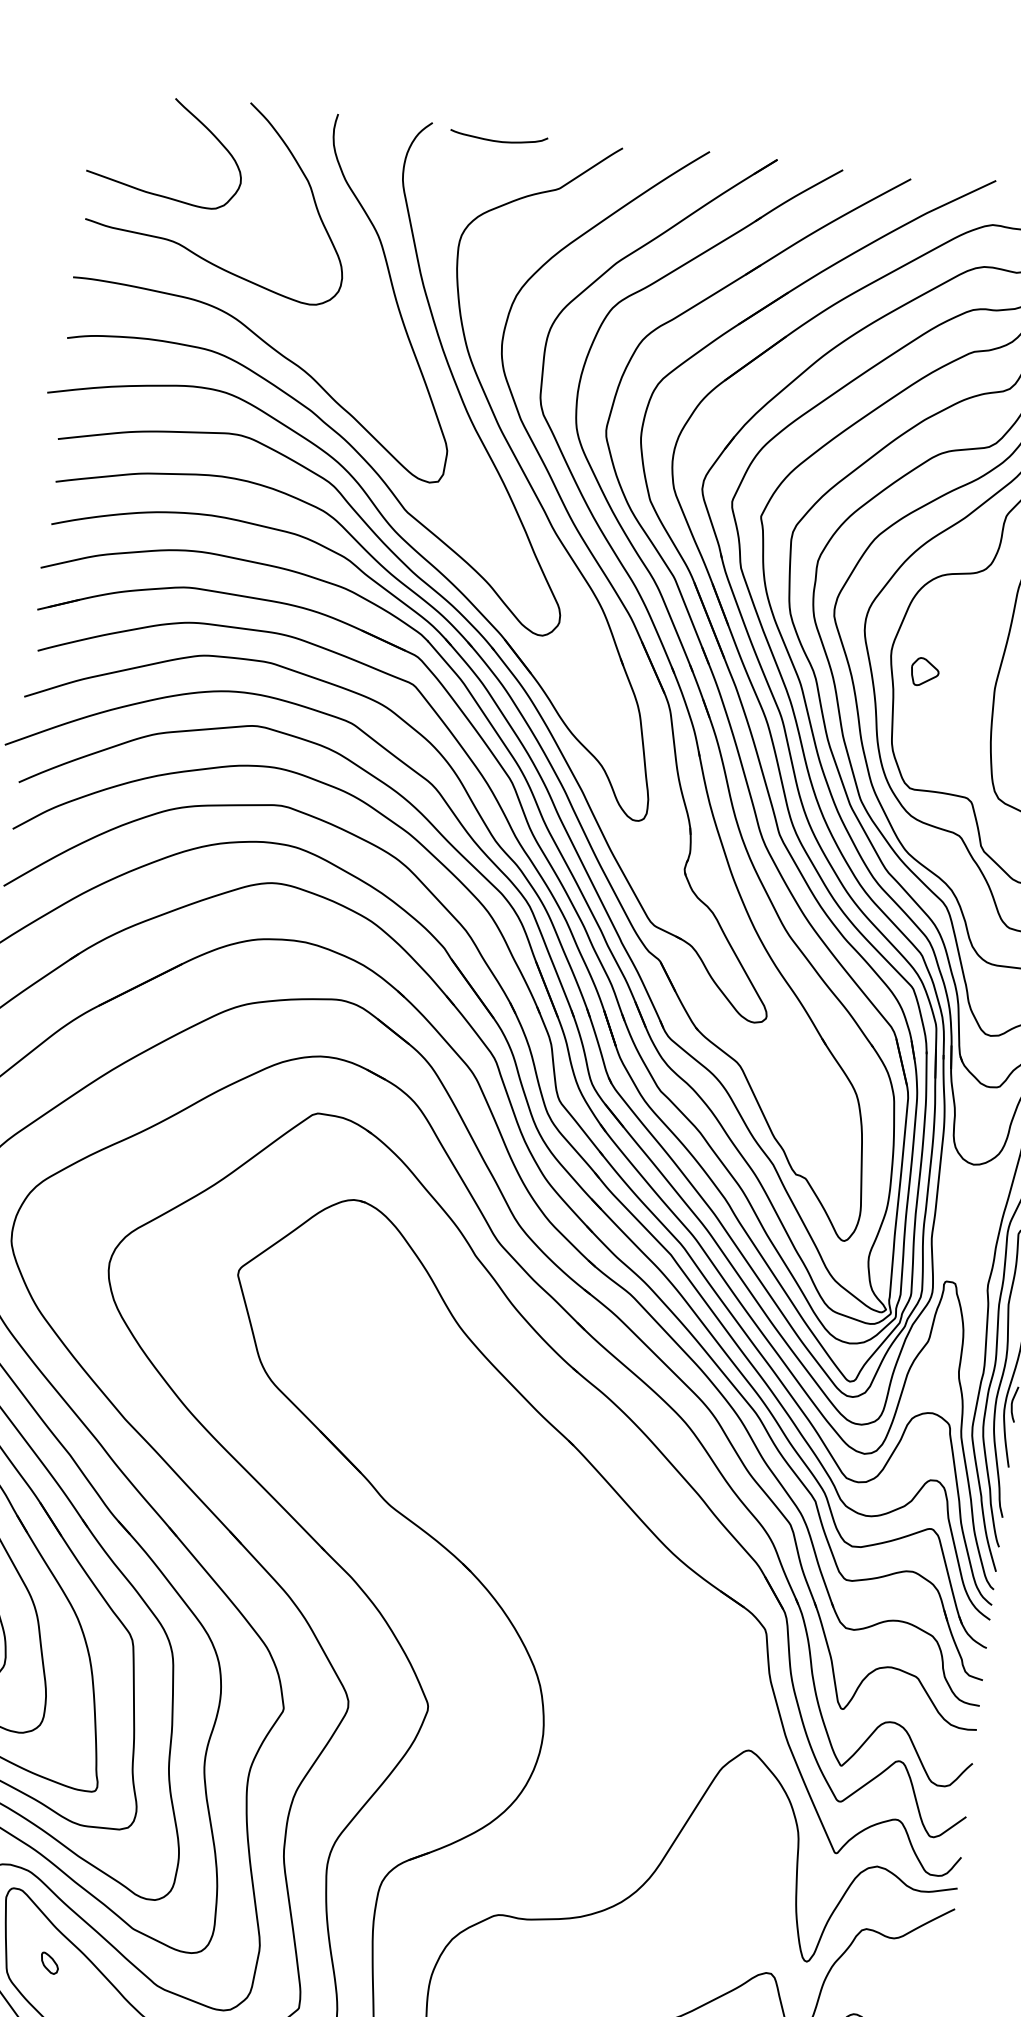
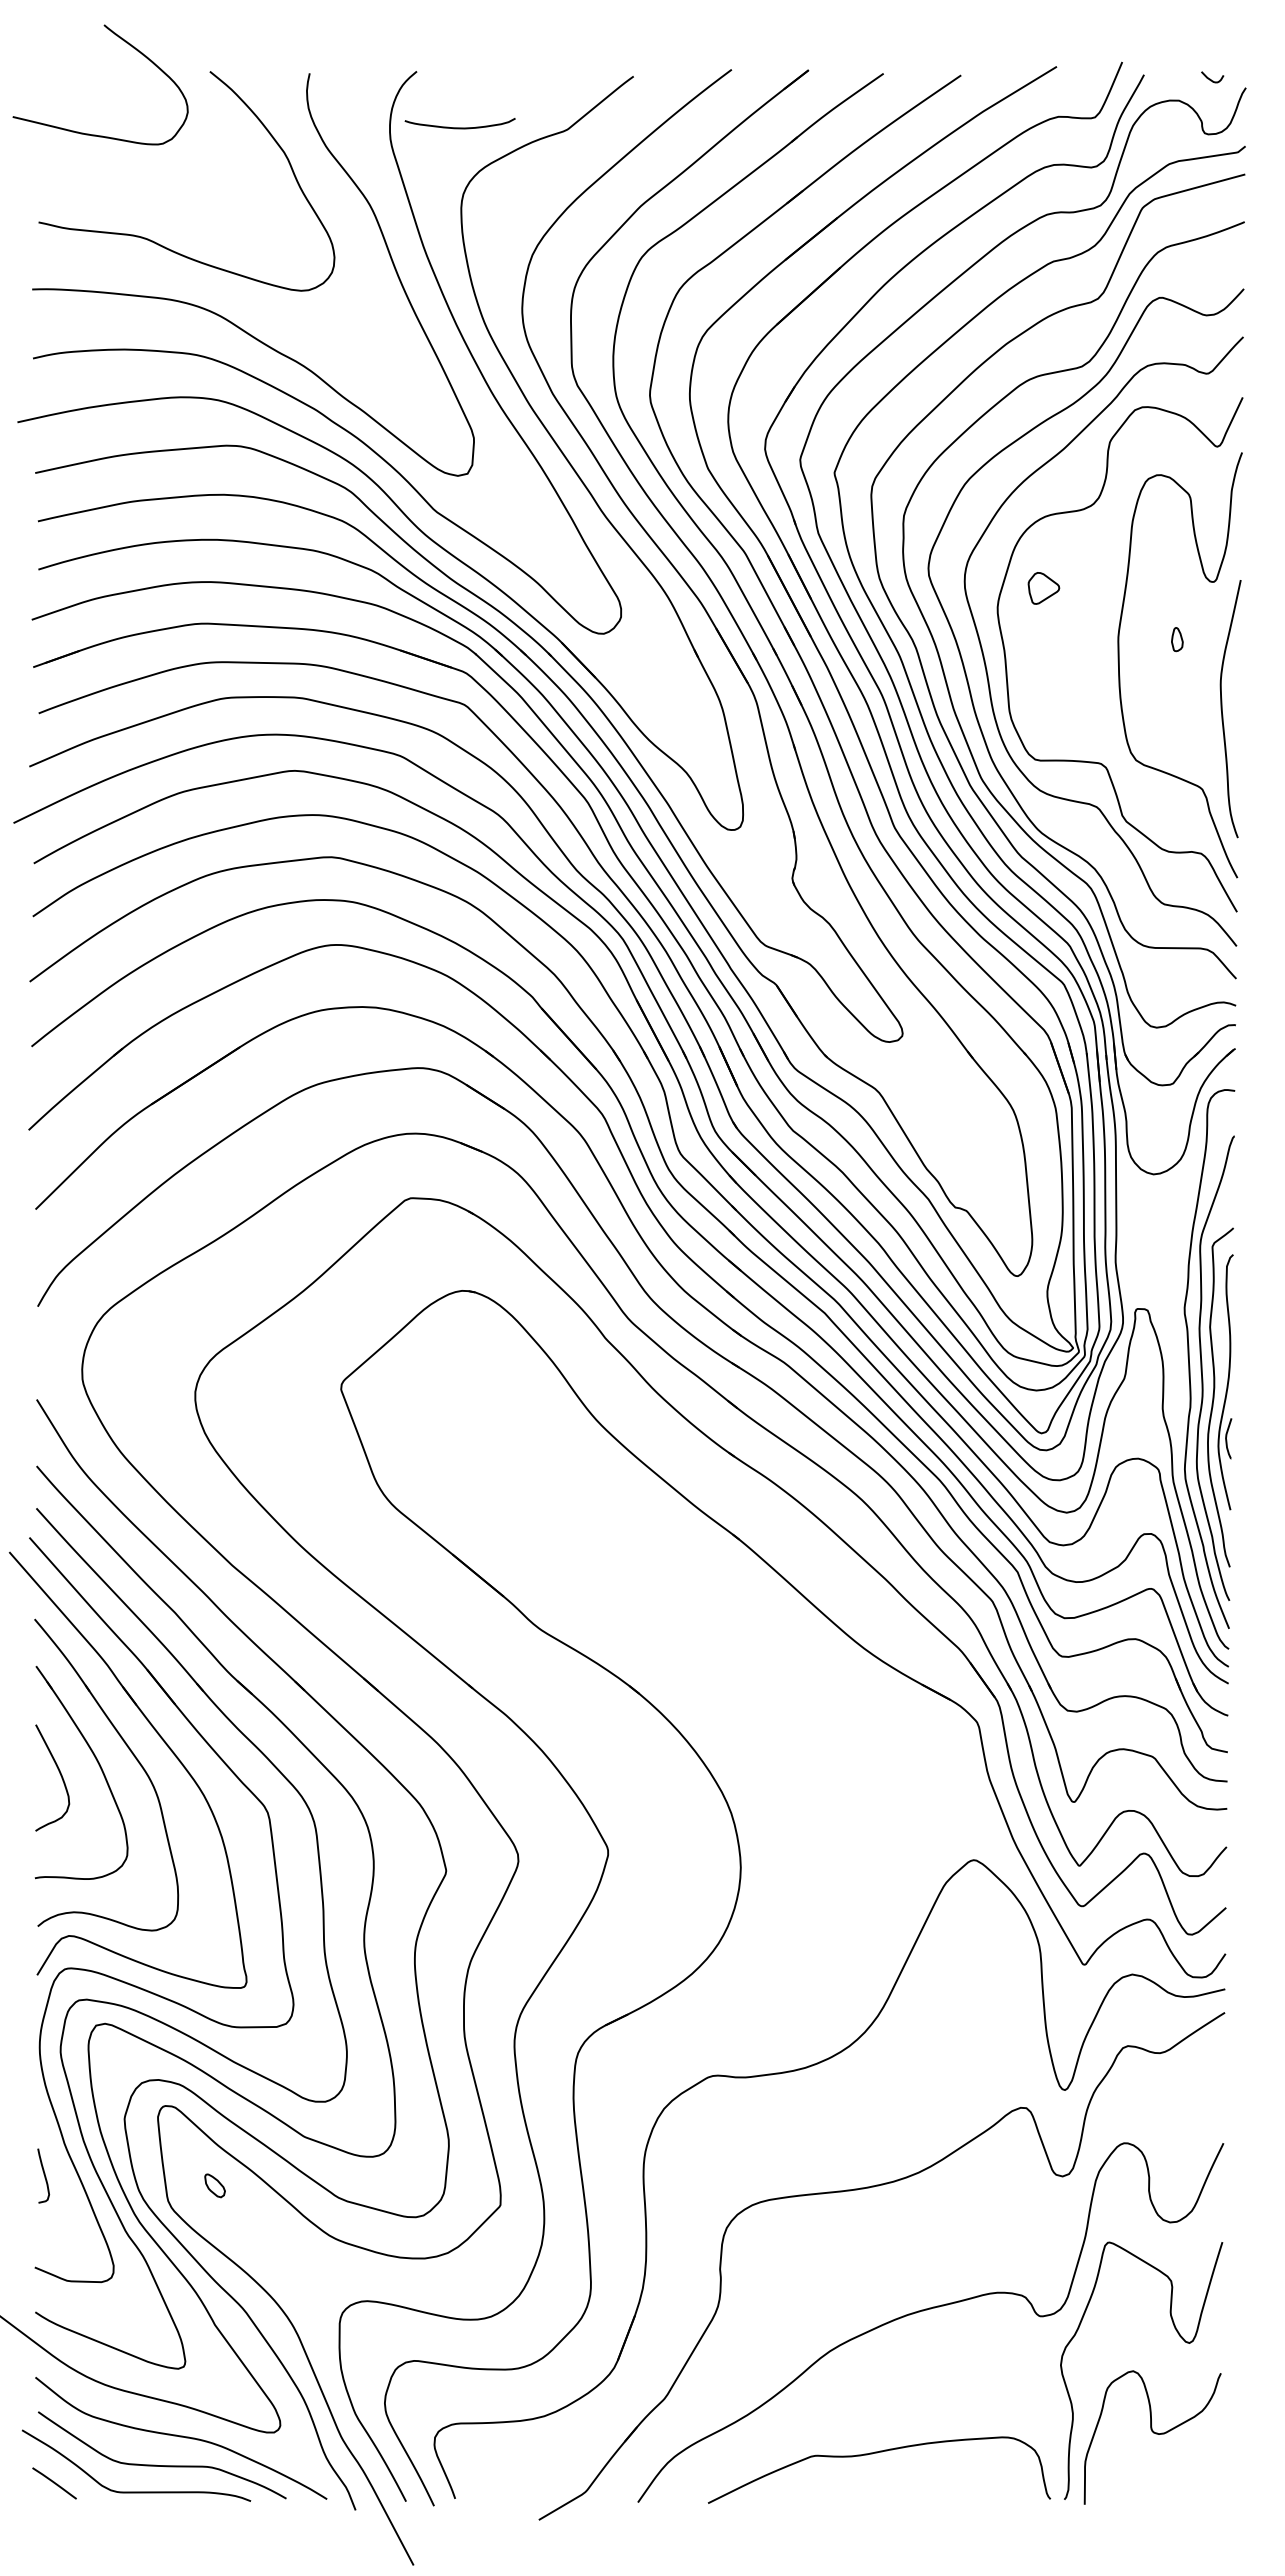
curve: (196, 119) -> (130, 46), moved
curve: (498, 140) -> (459, 127), moved
part: (924, 672) -> (1043, 588), moved

